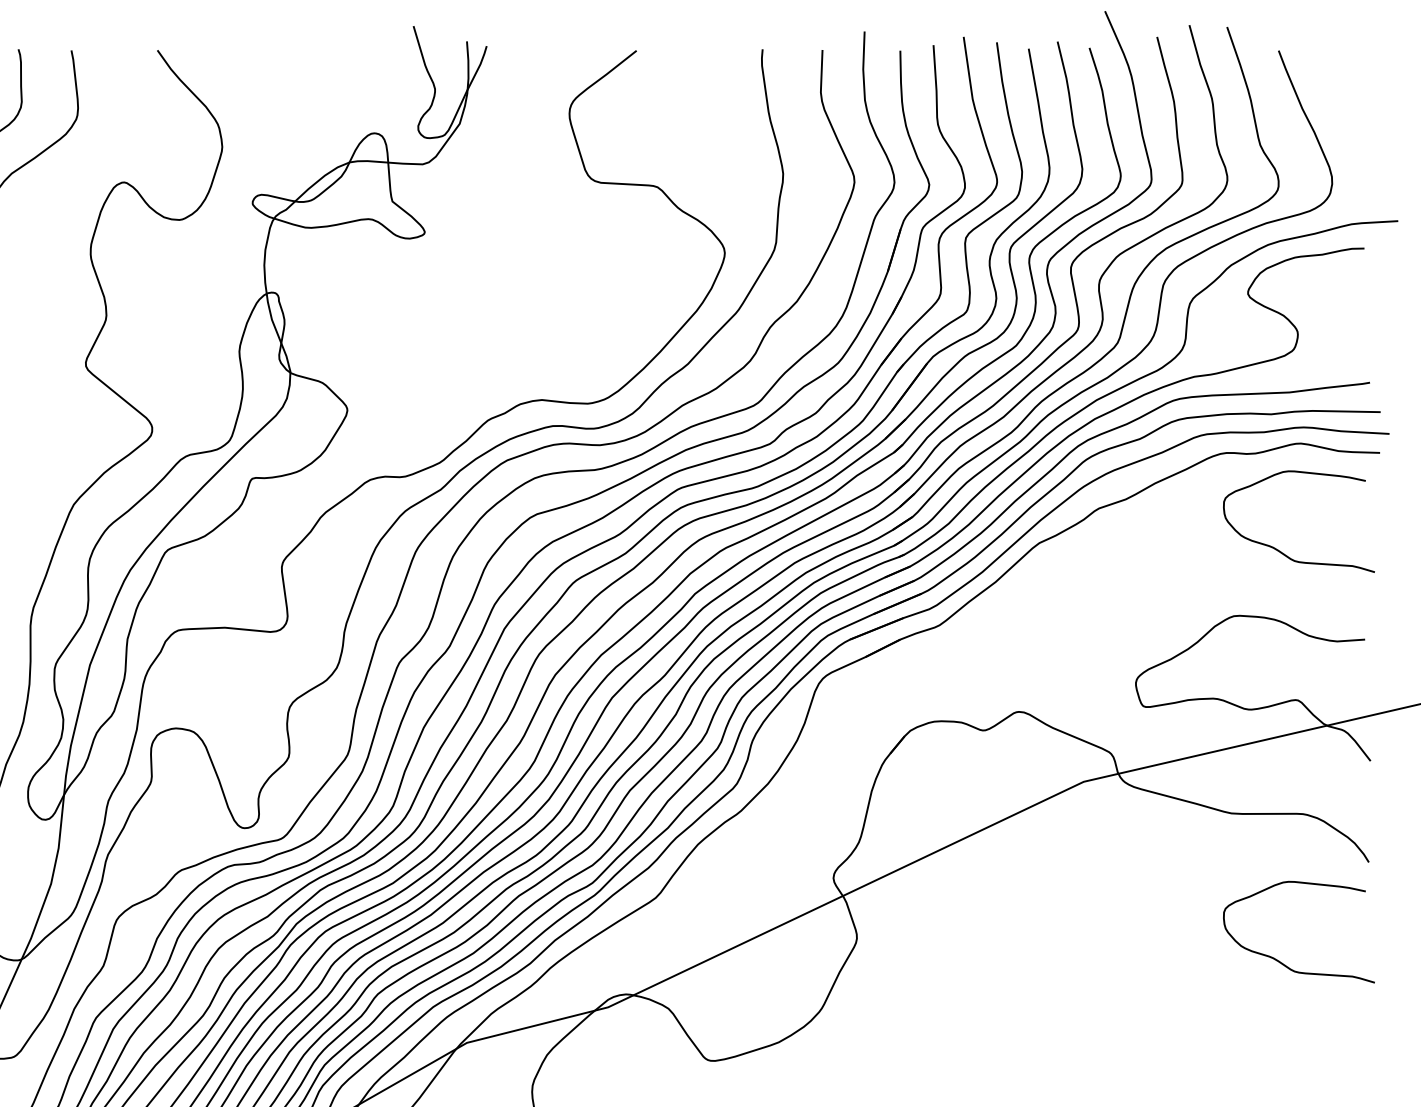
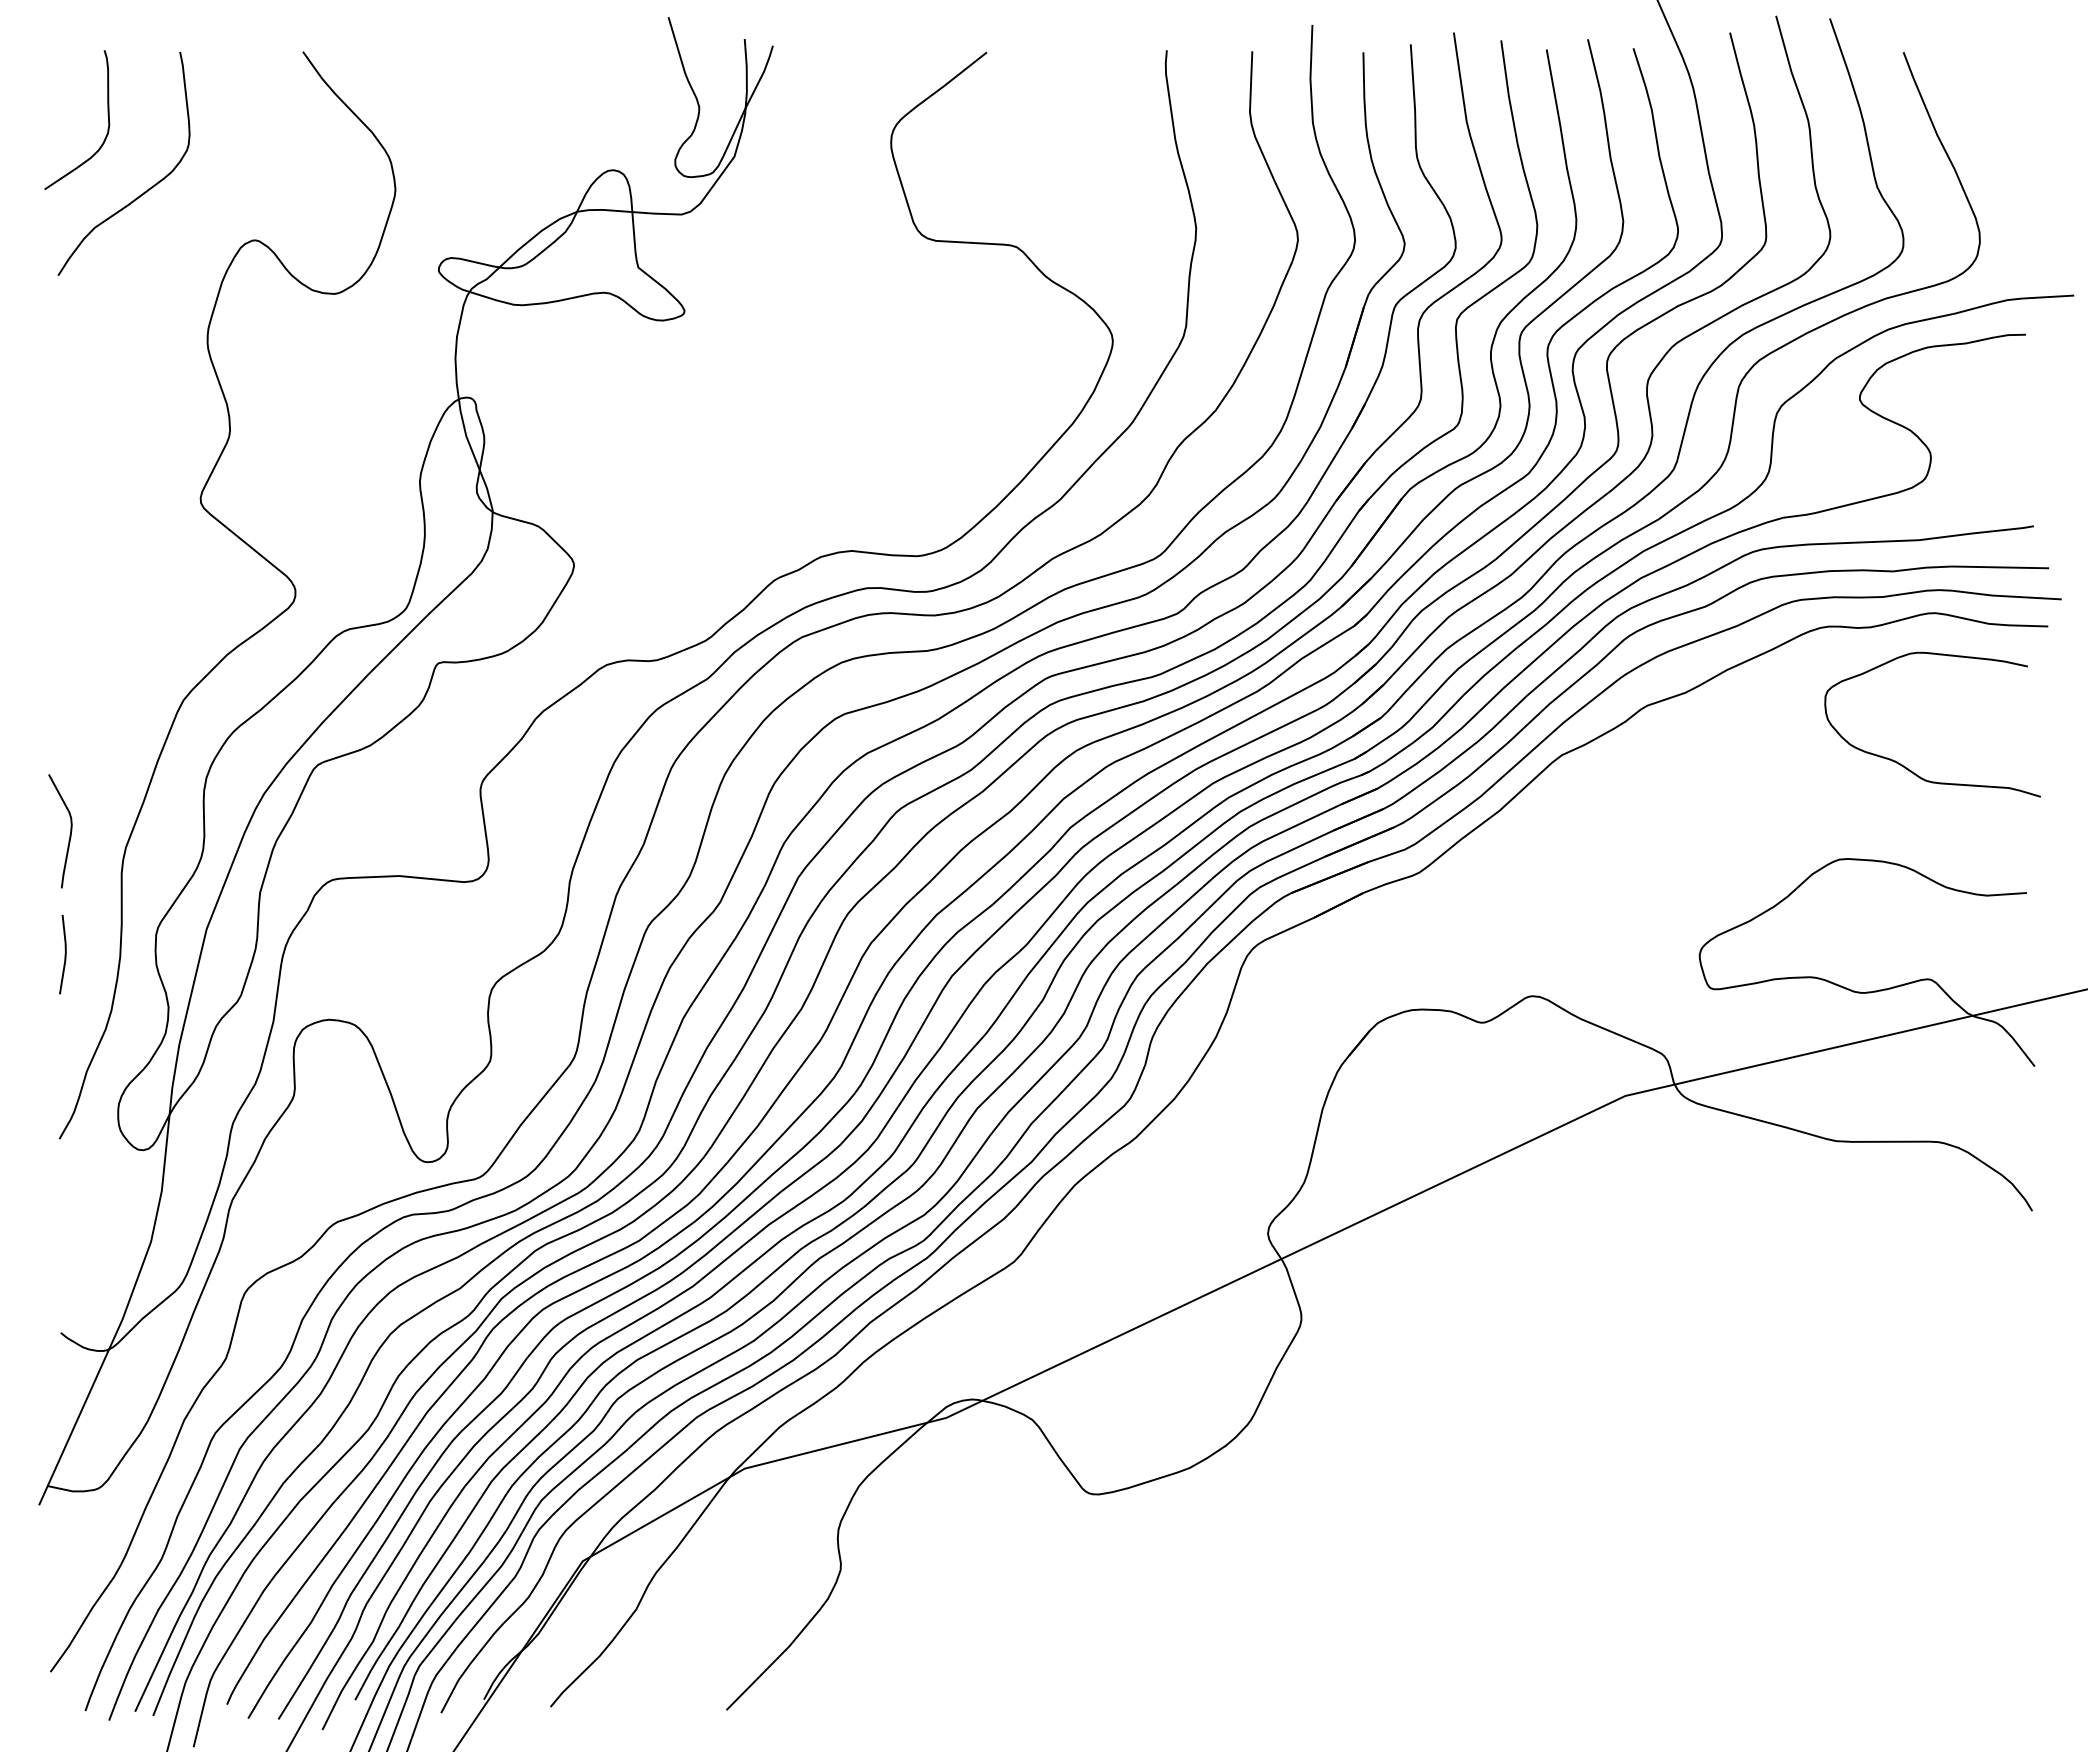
curve: (1279, 960) -> (1904, 1351), removed

